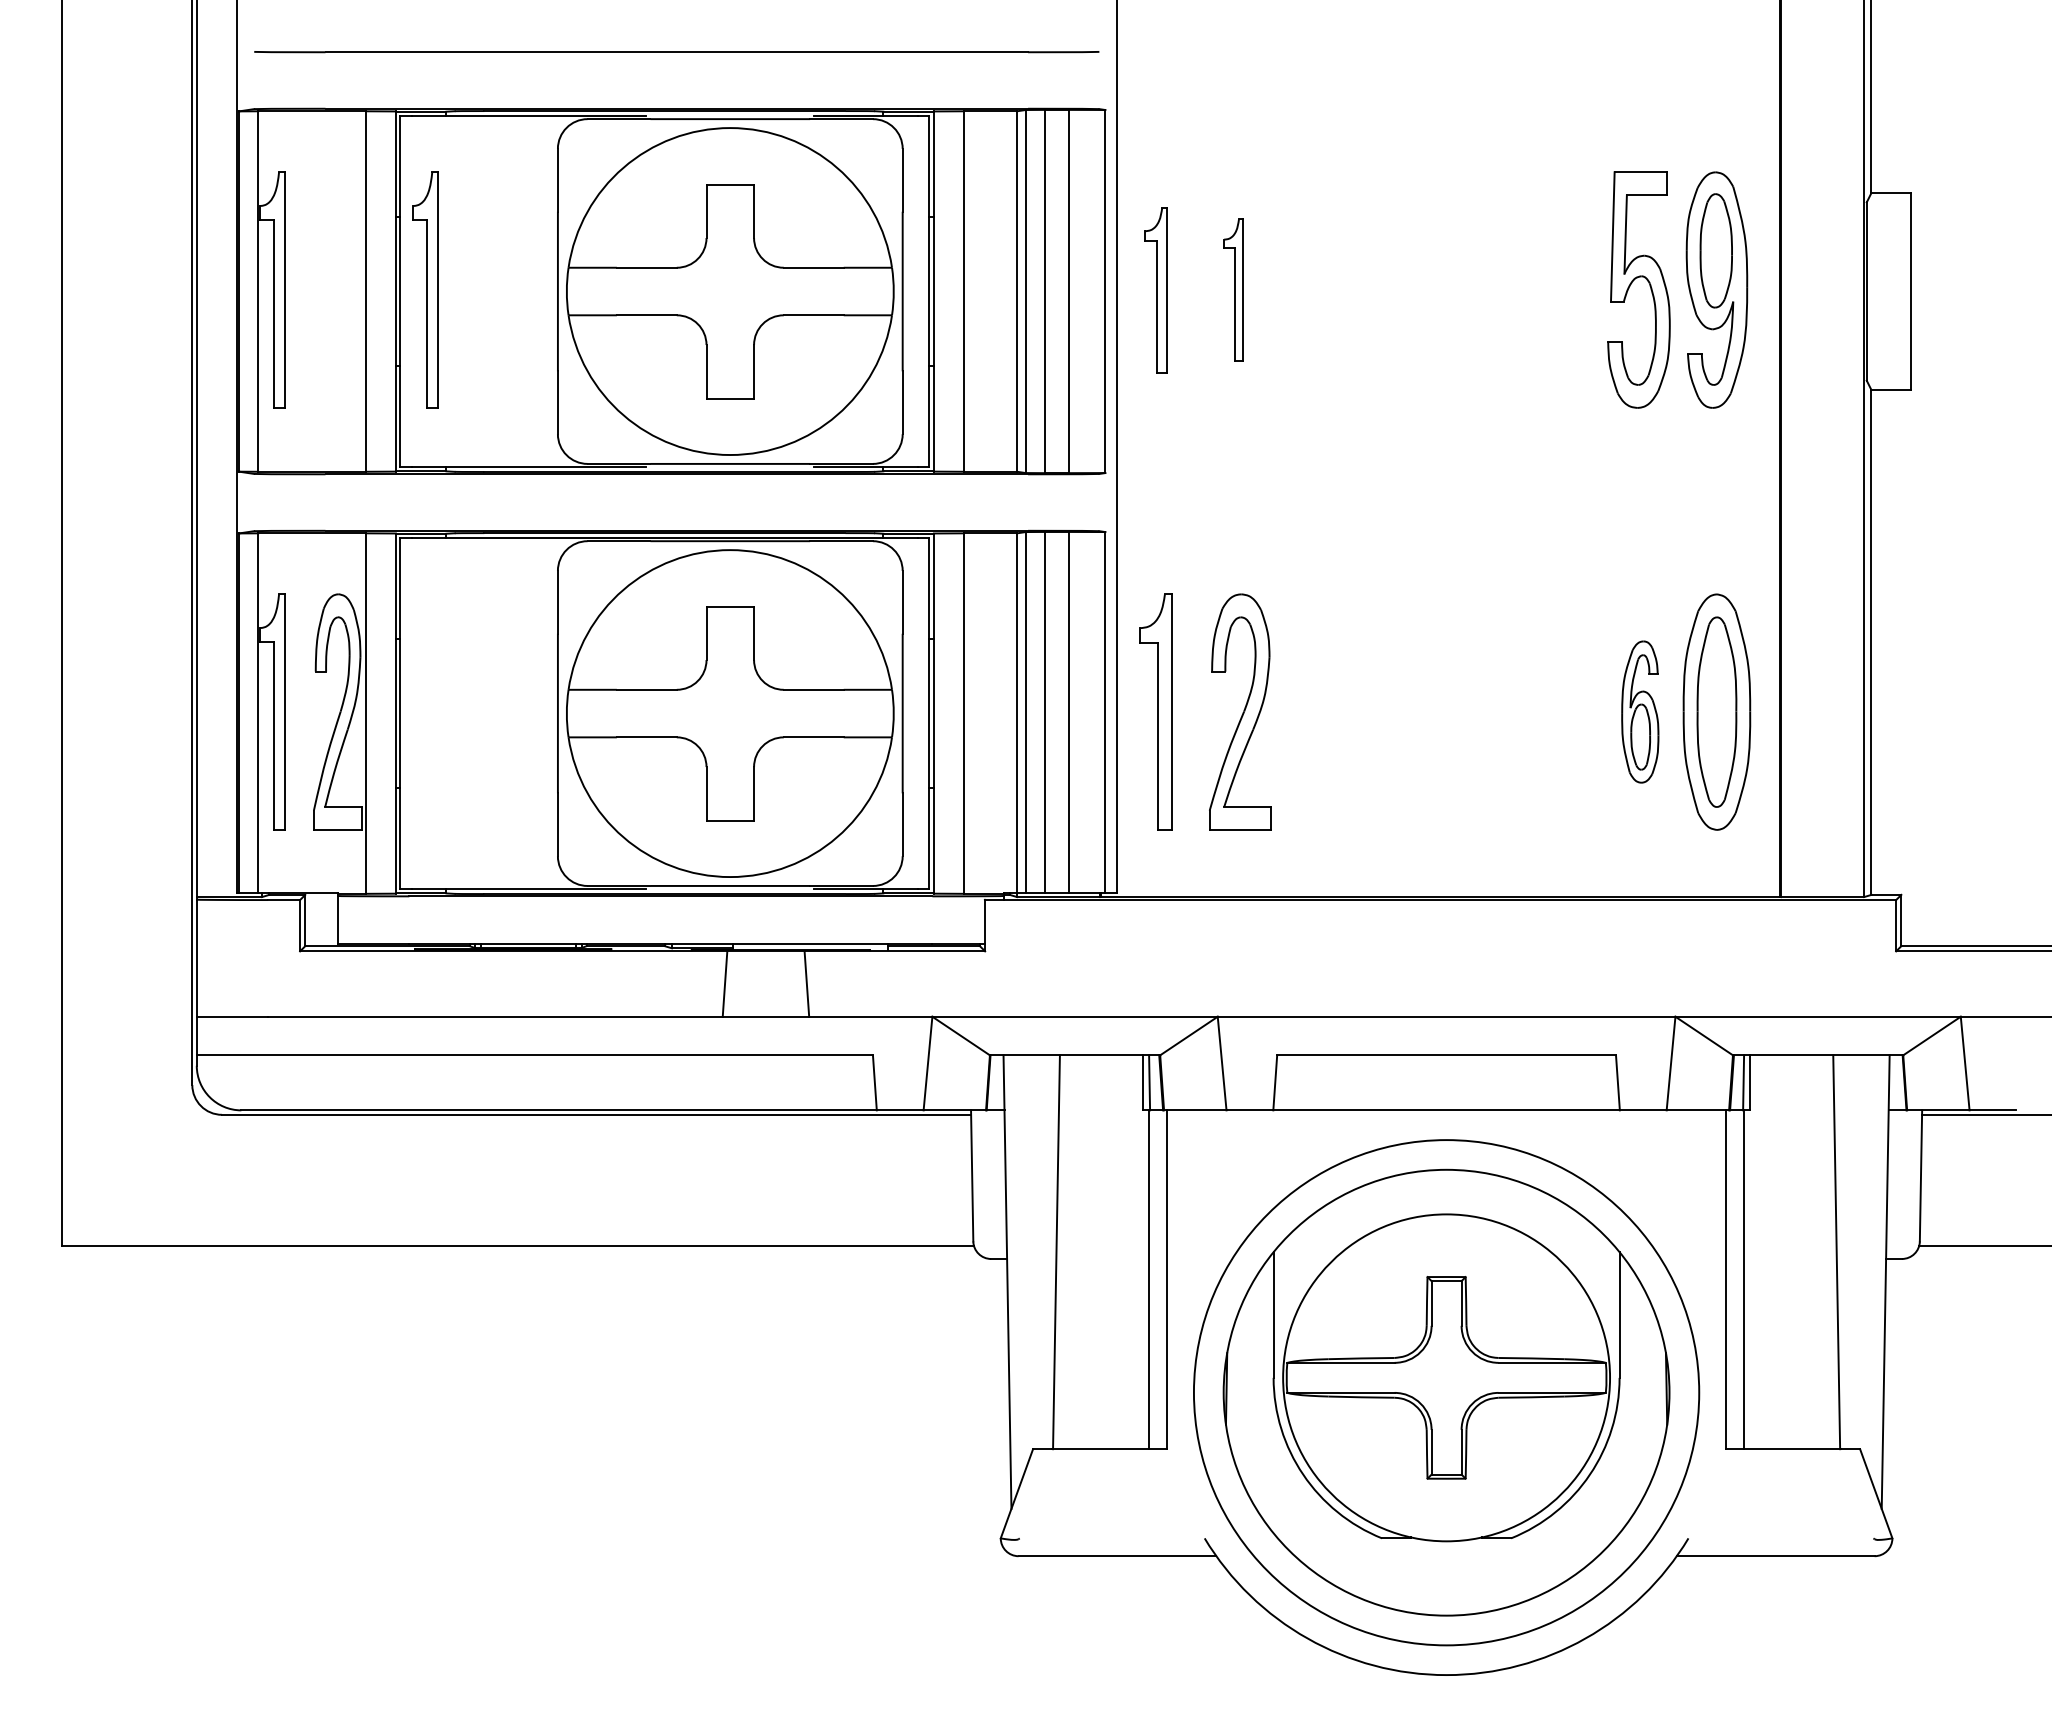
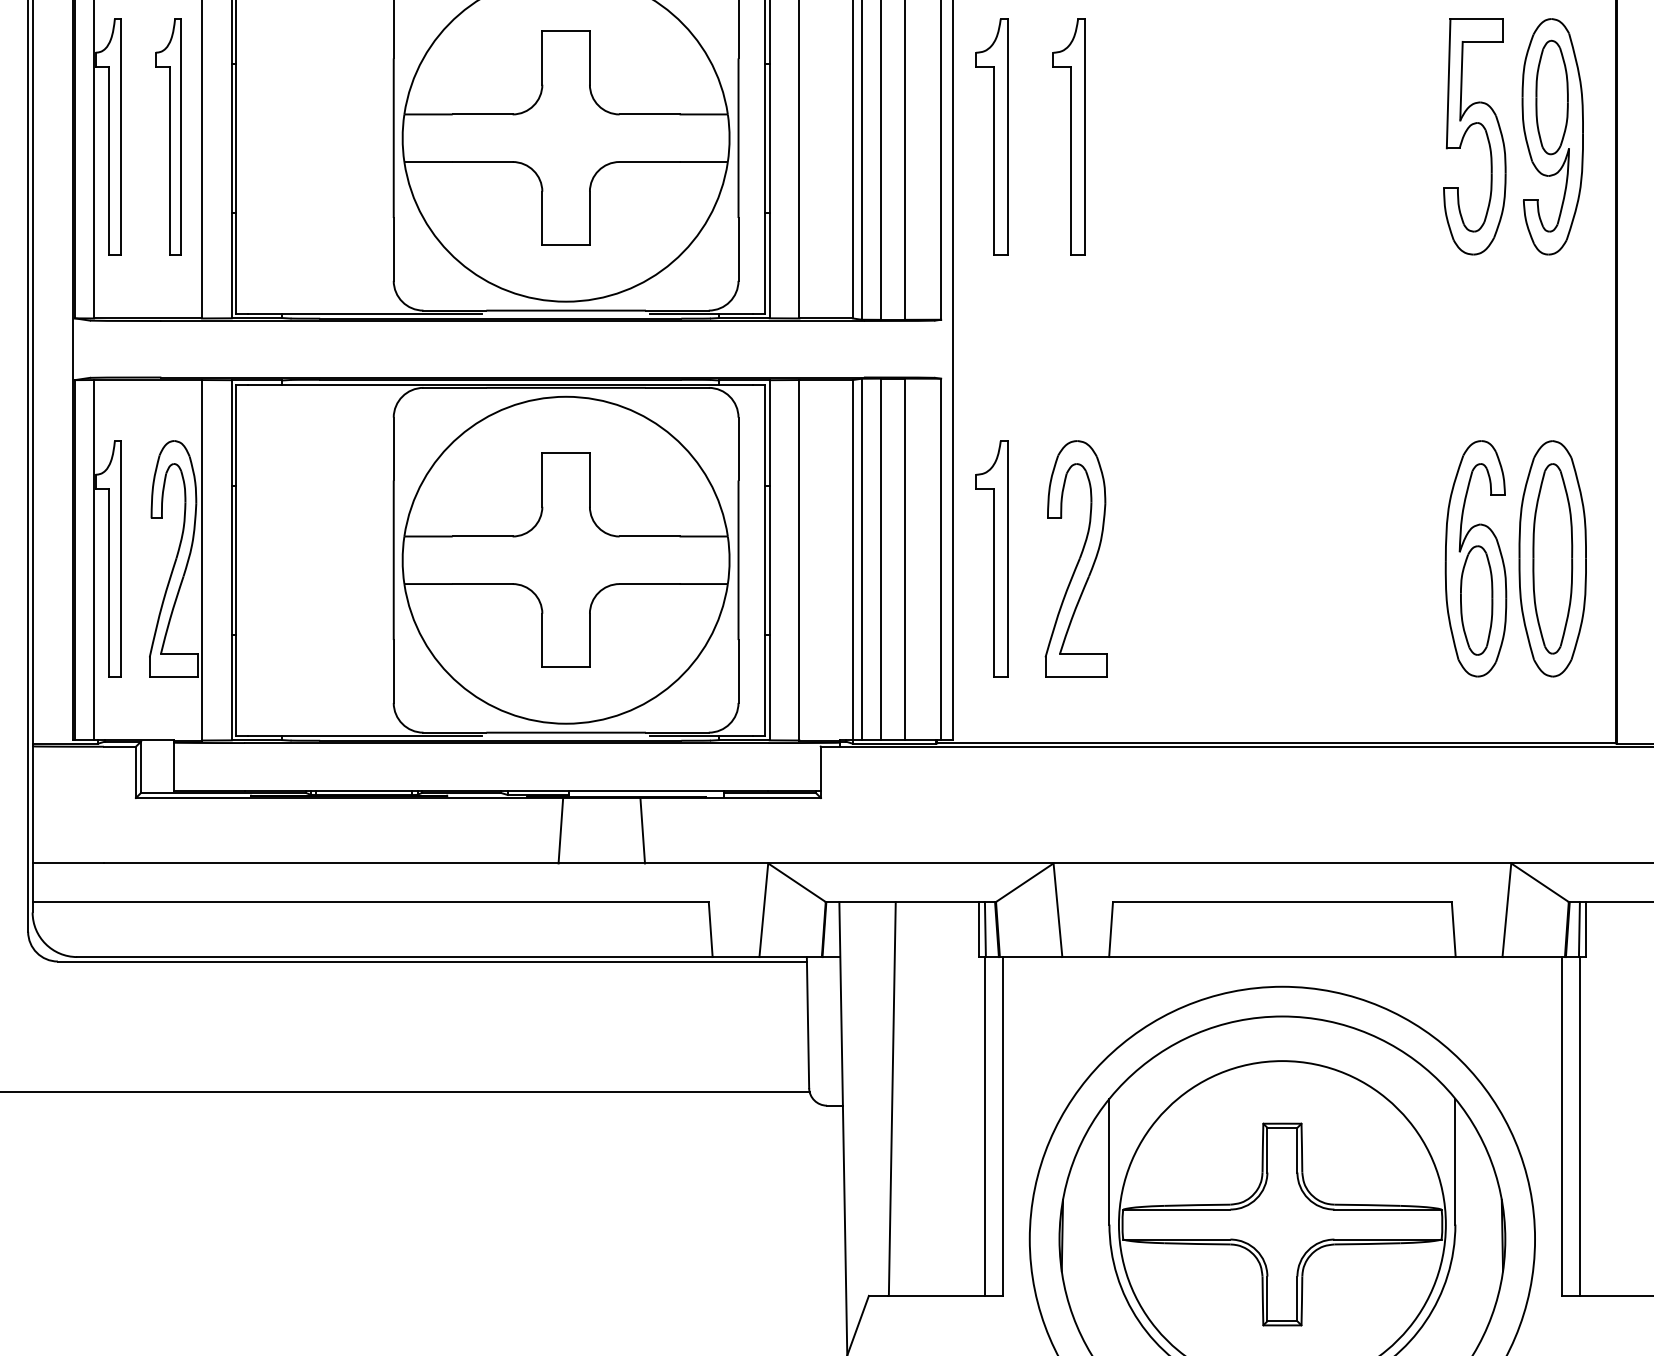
part: (425, 289) -> (168, 136), moved
part: (1155, 289) -> (991, 136), size x1.43
part: (1233, 289) -> (1069, 136), size x1.67
part: (1640, 711) -> (1476, 558), size x1.67

